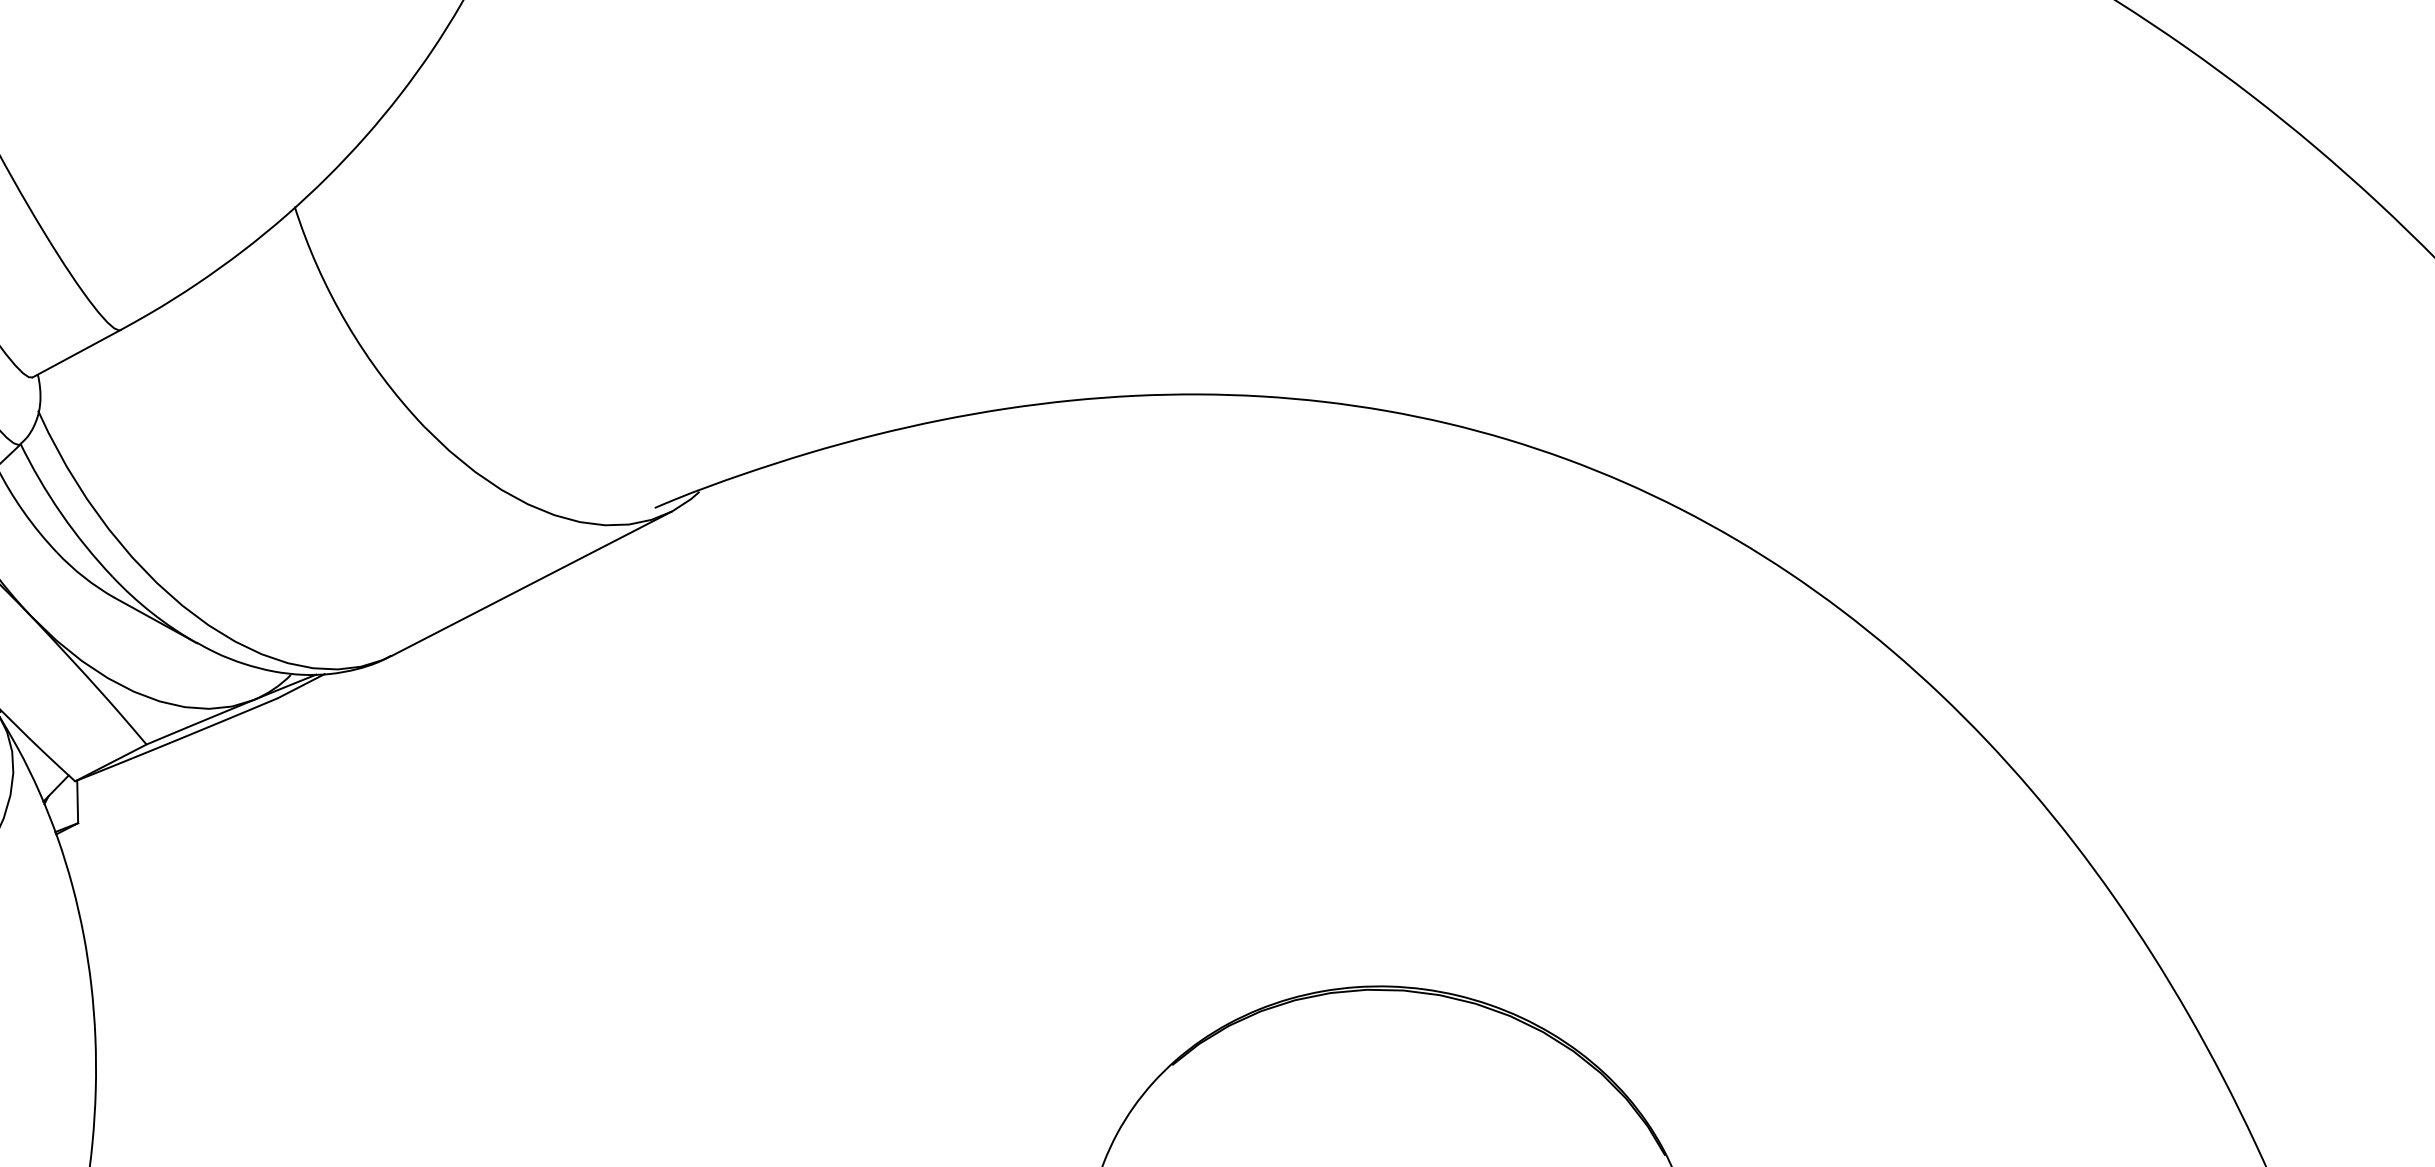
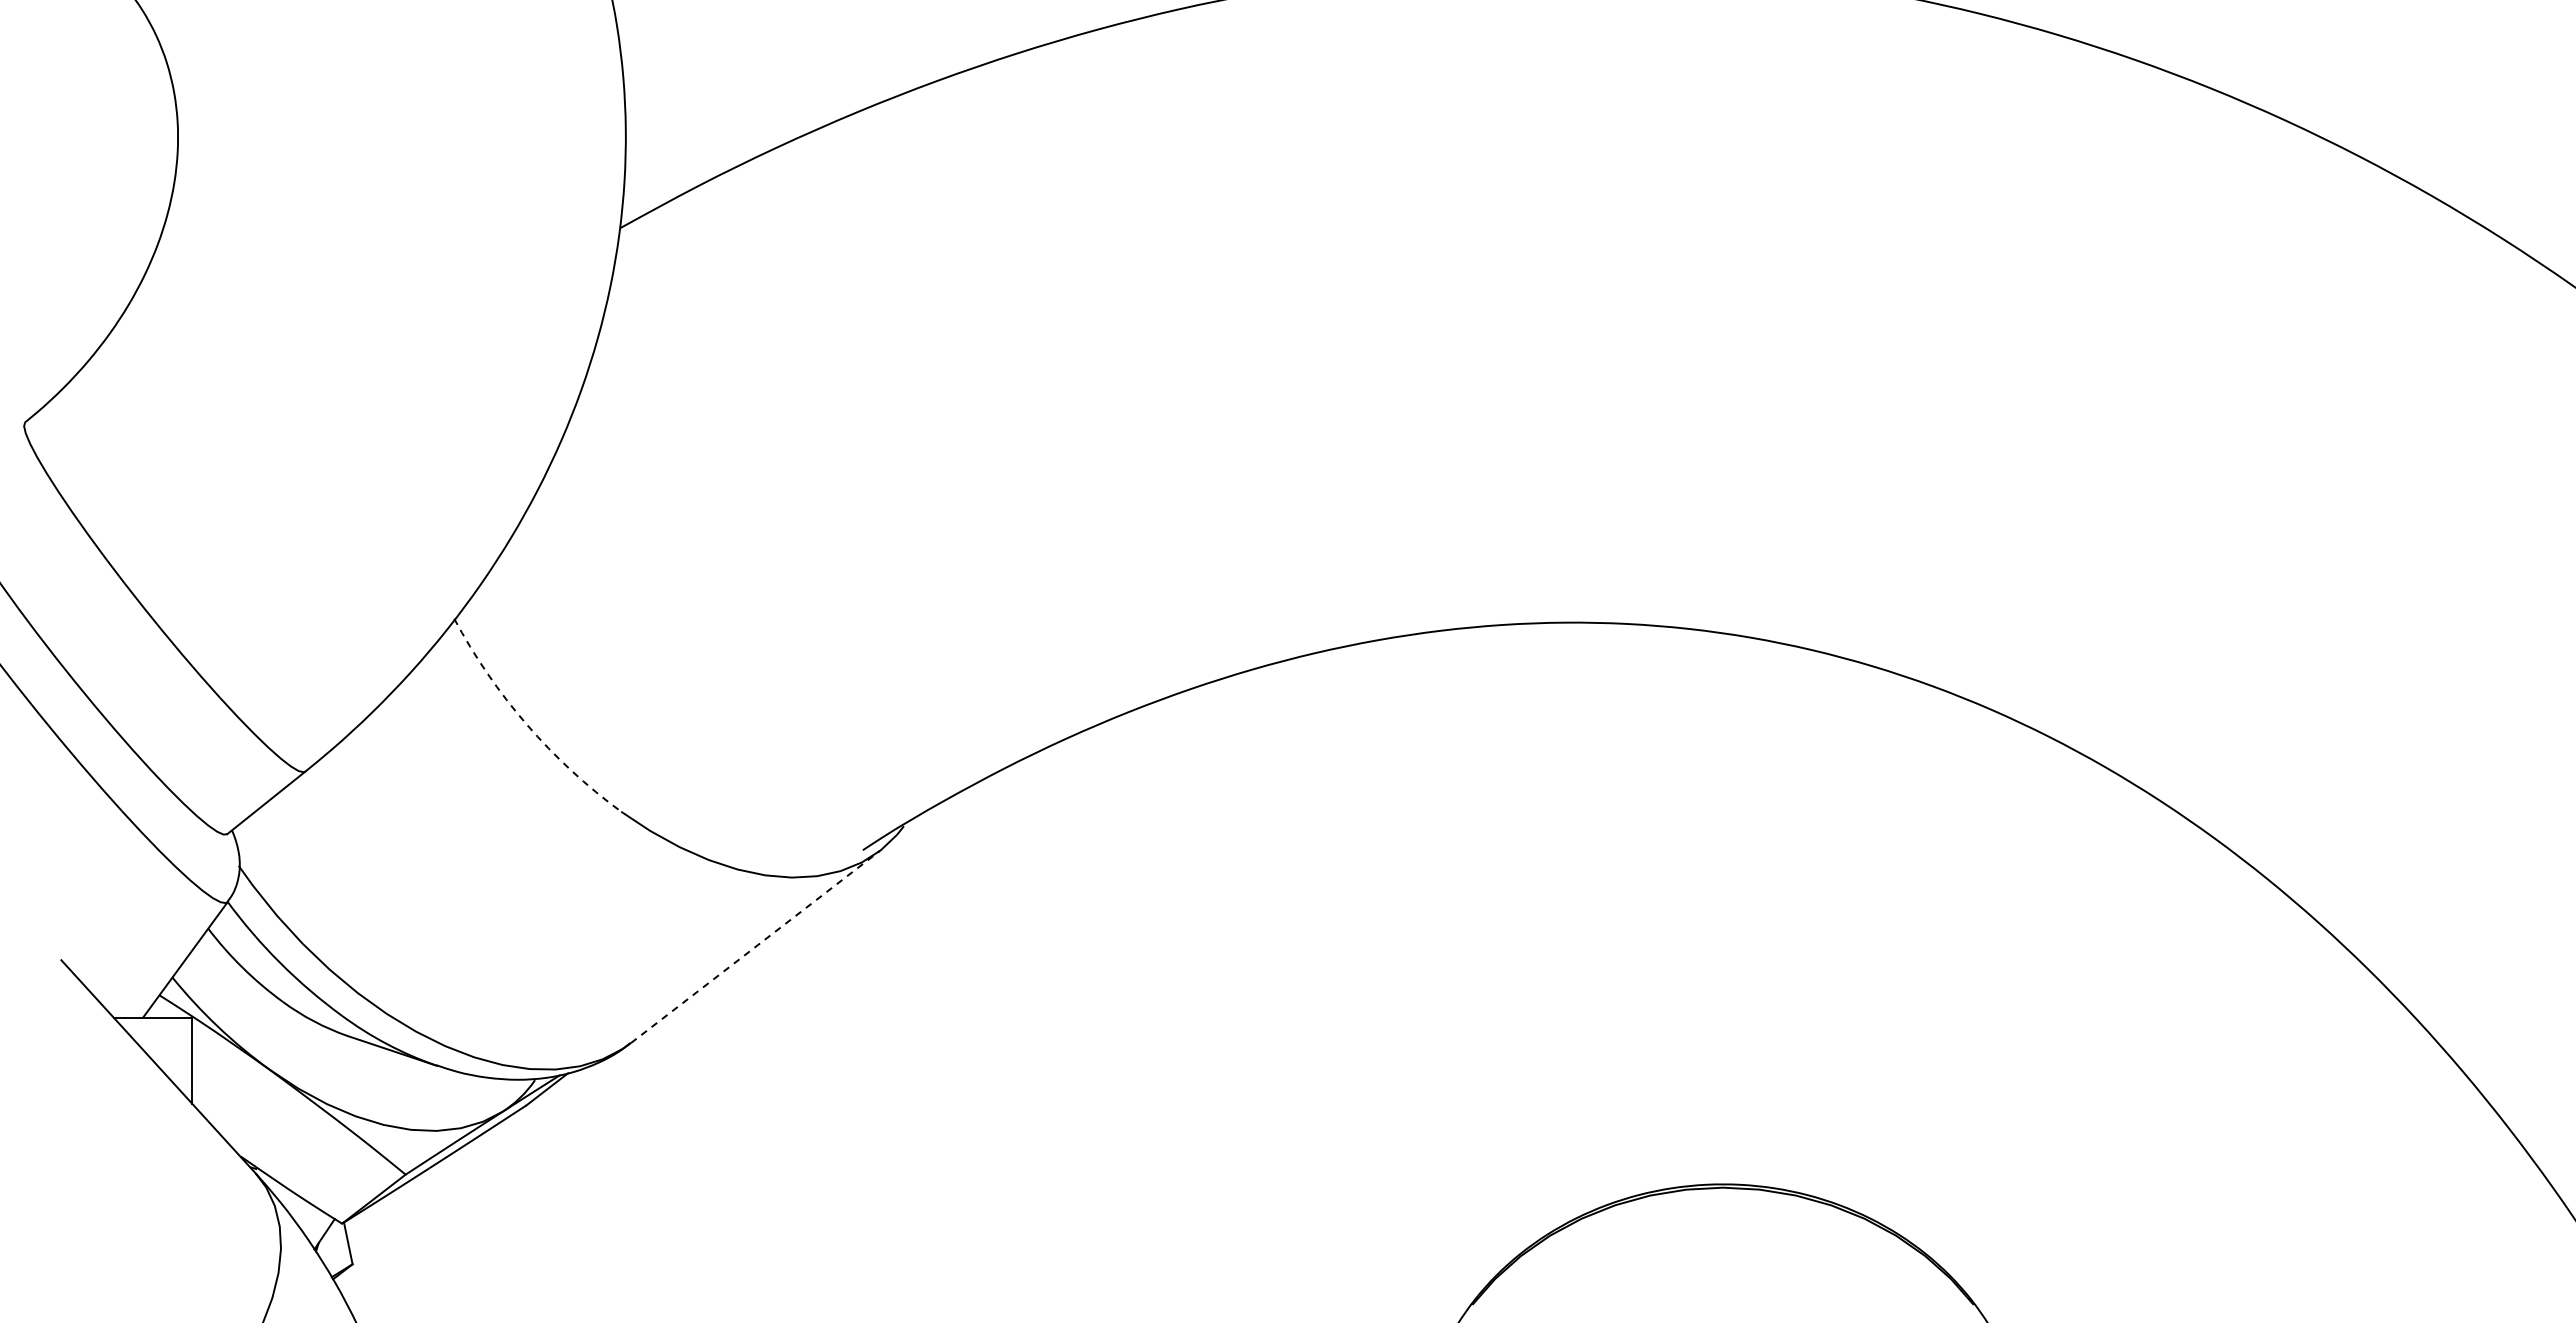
arc: (346, 323) -> (526, 724), solid -> dashed
line: (531, 583) -> (755, 946), solid -> dashed

